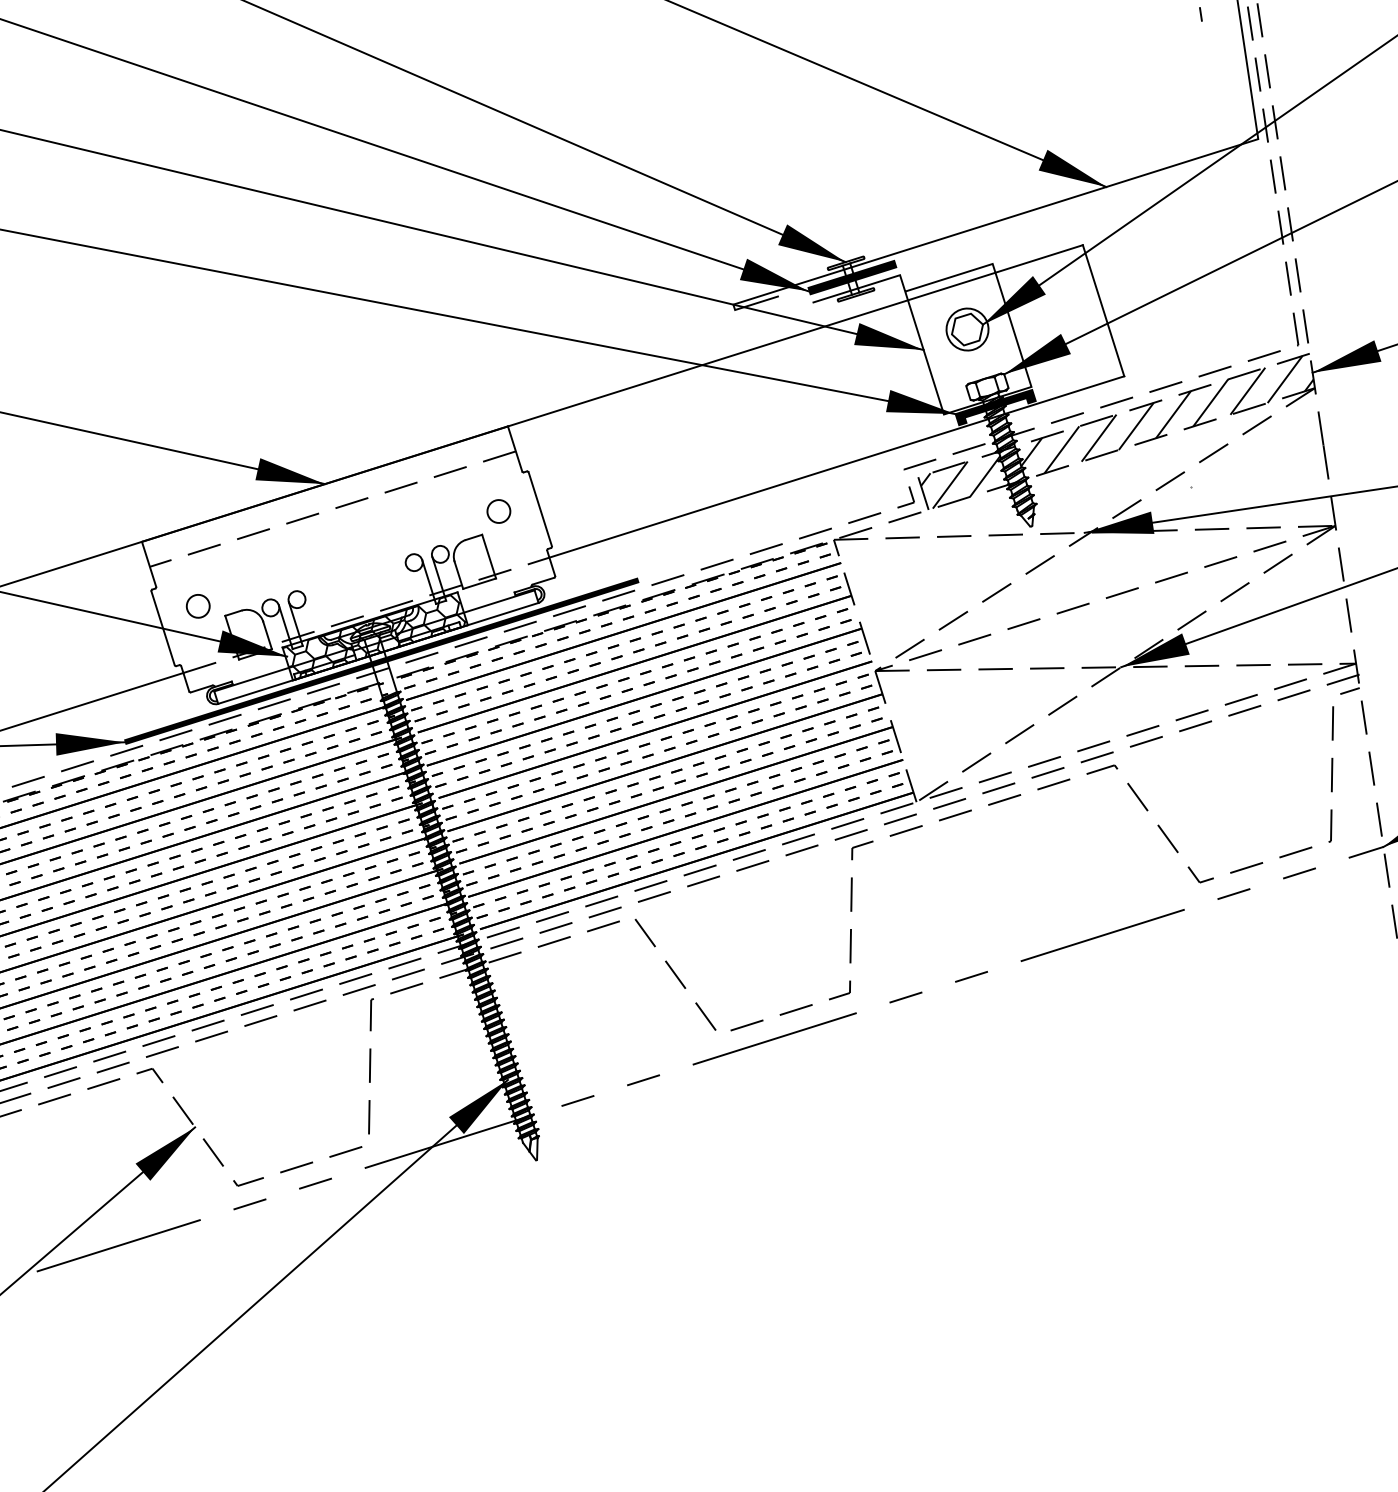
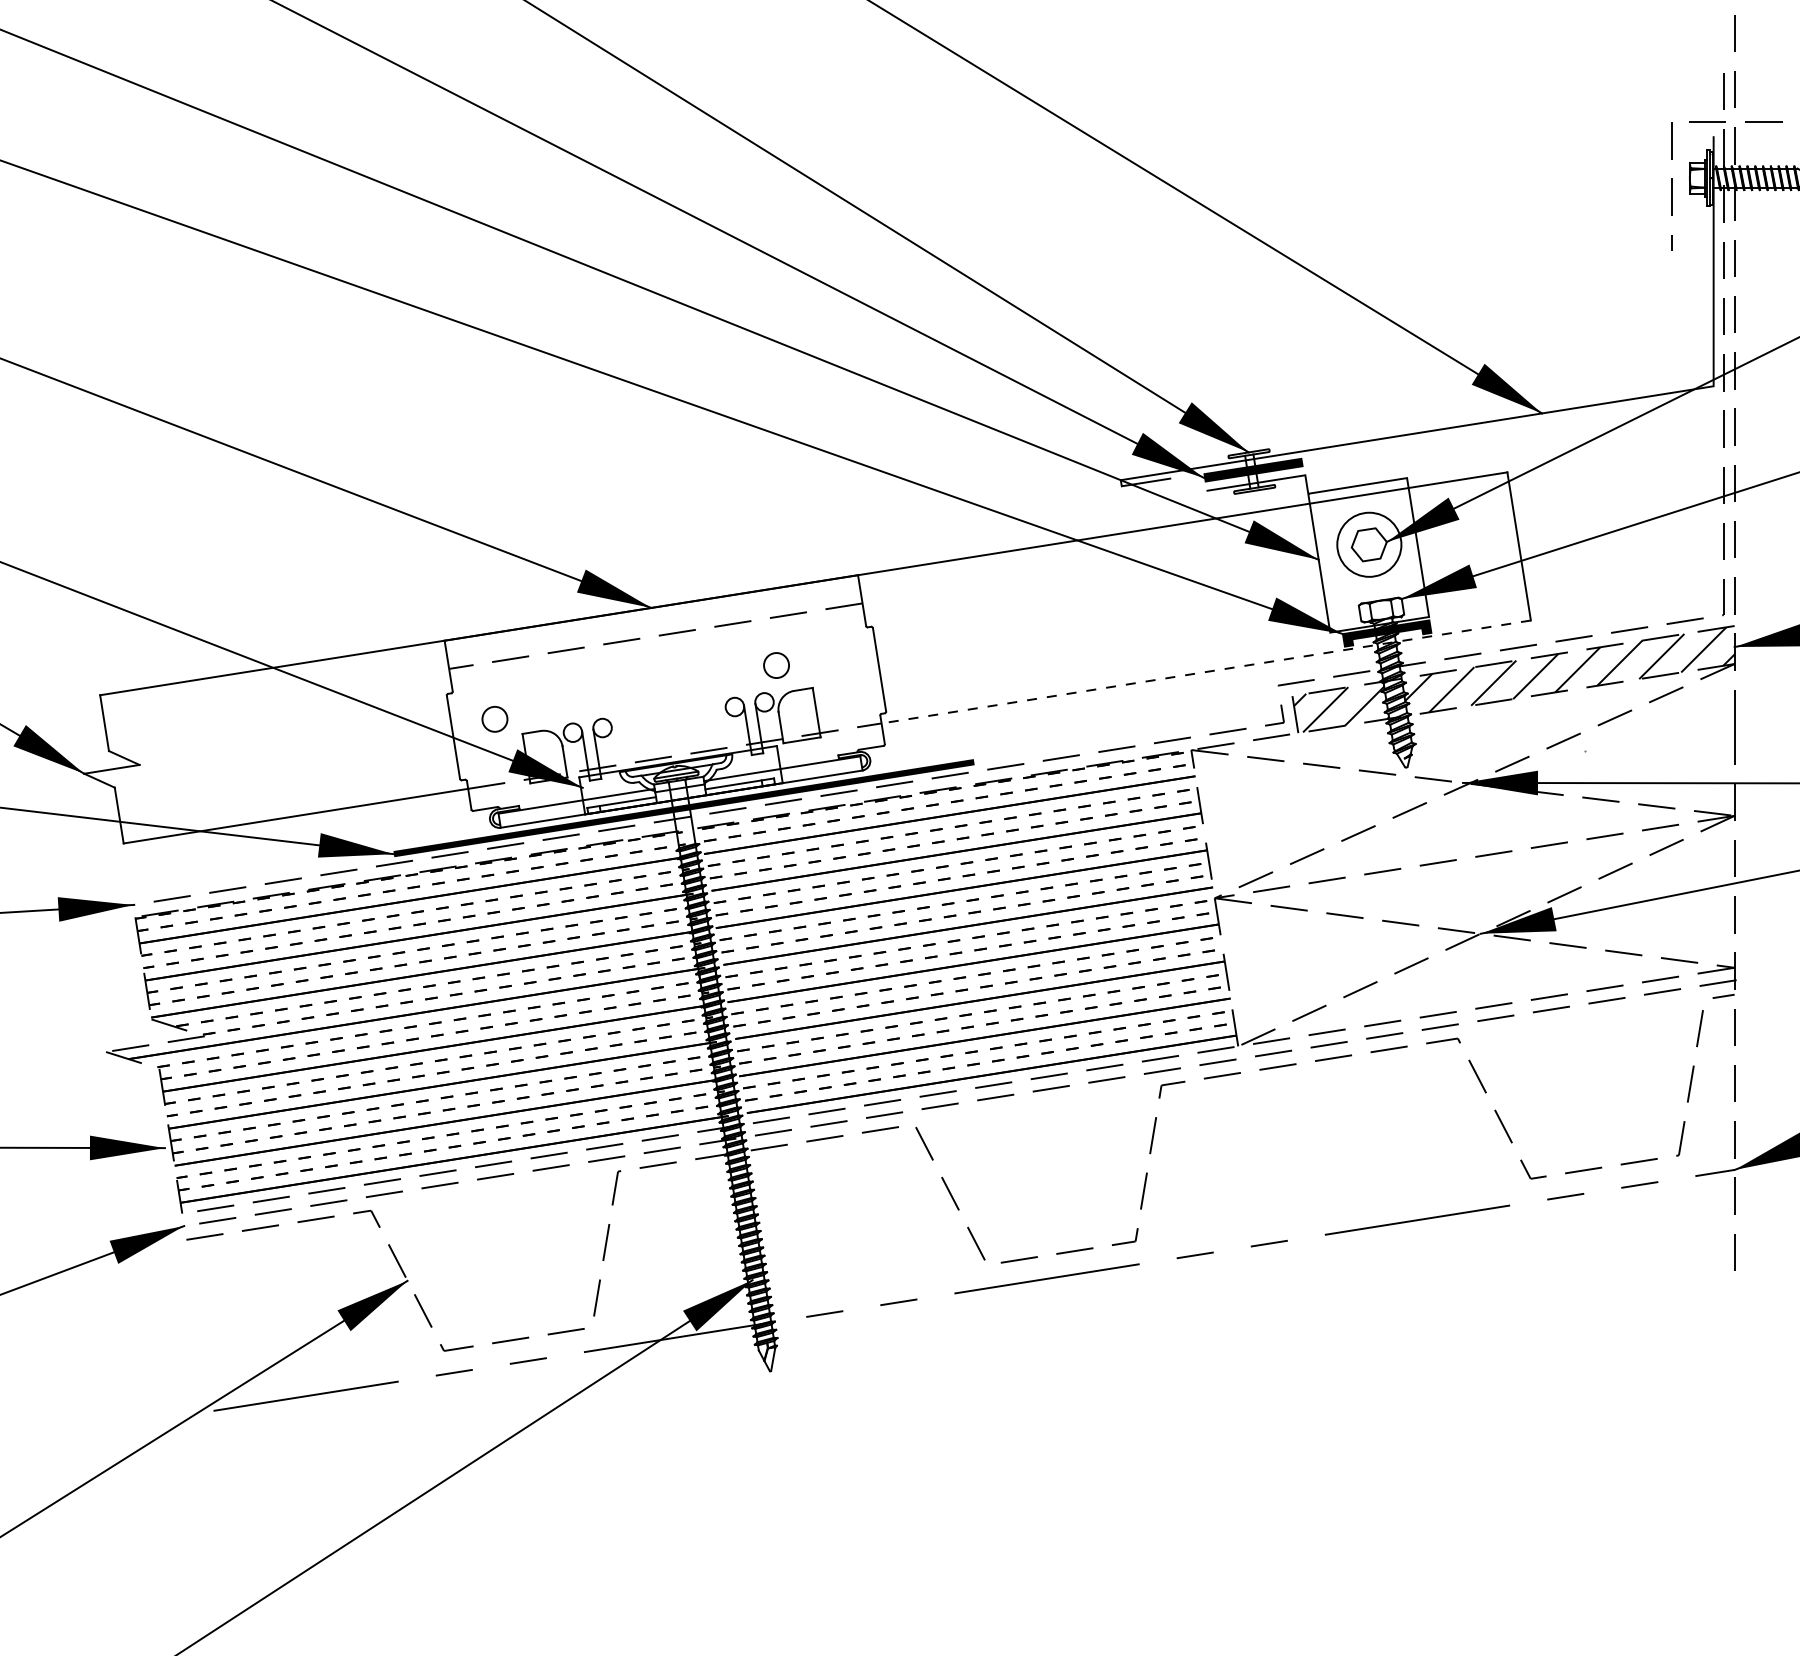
circle: (967, 329) -> (1369, 544), size x1.4
line: (837, 466) -> (1206, 671), solid -> dashed
circle: (498, 511) -> (776, 665), moved
hatch: (374, 636) -> (680, 780), removed

